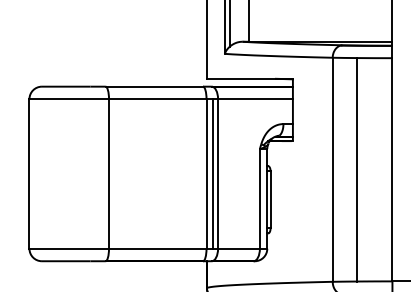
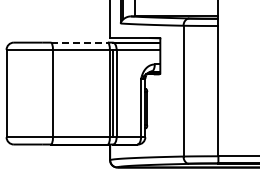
line: (154, 86) -> (79, 42), solid -> dashed
line: (356, 168) -> (197, 90), removed

